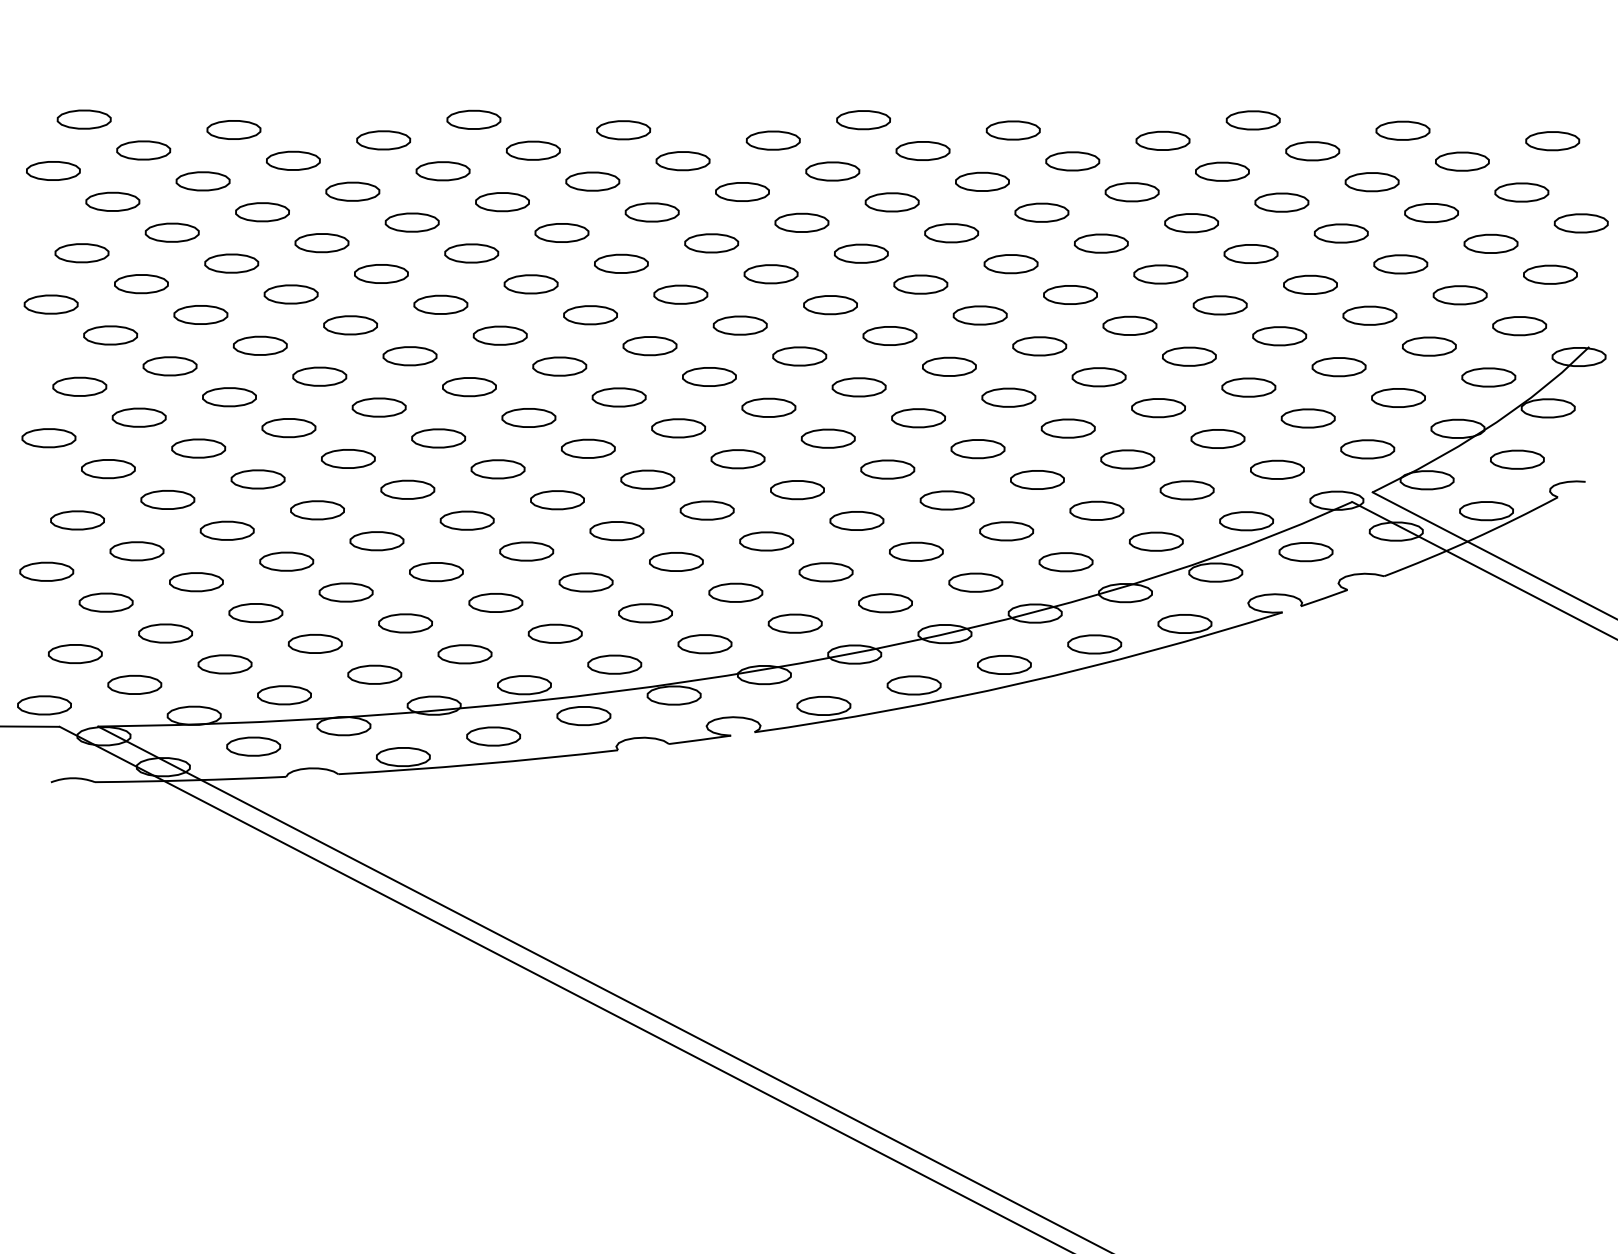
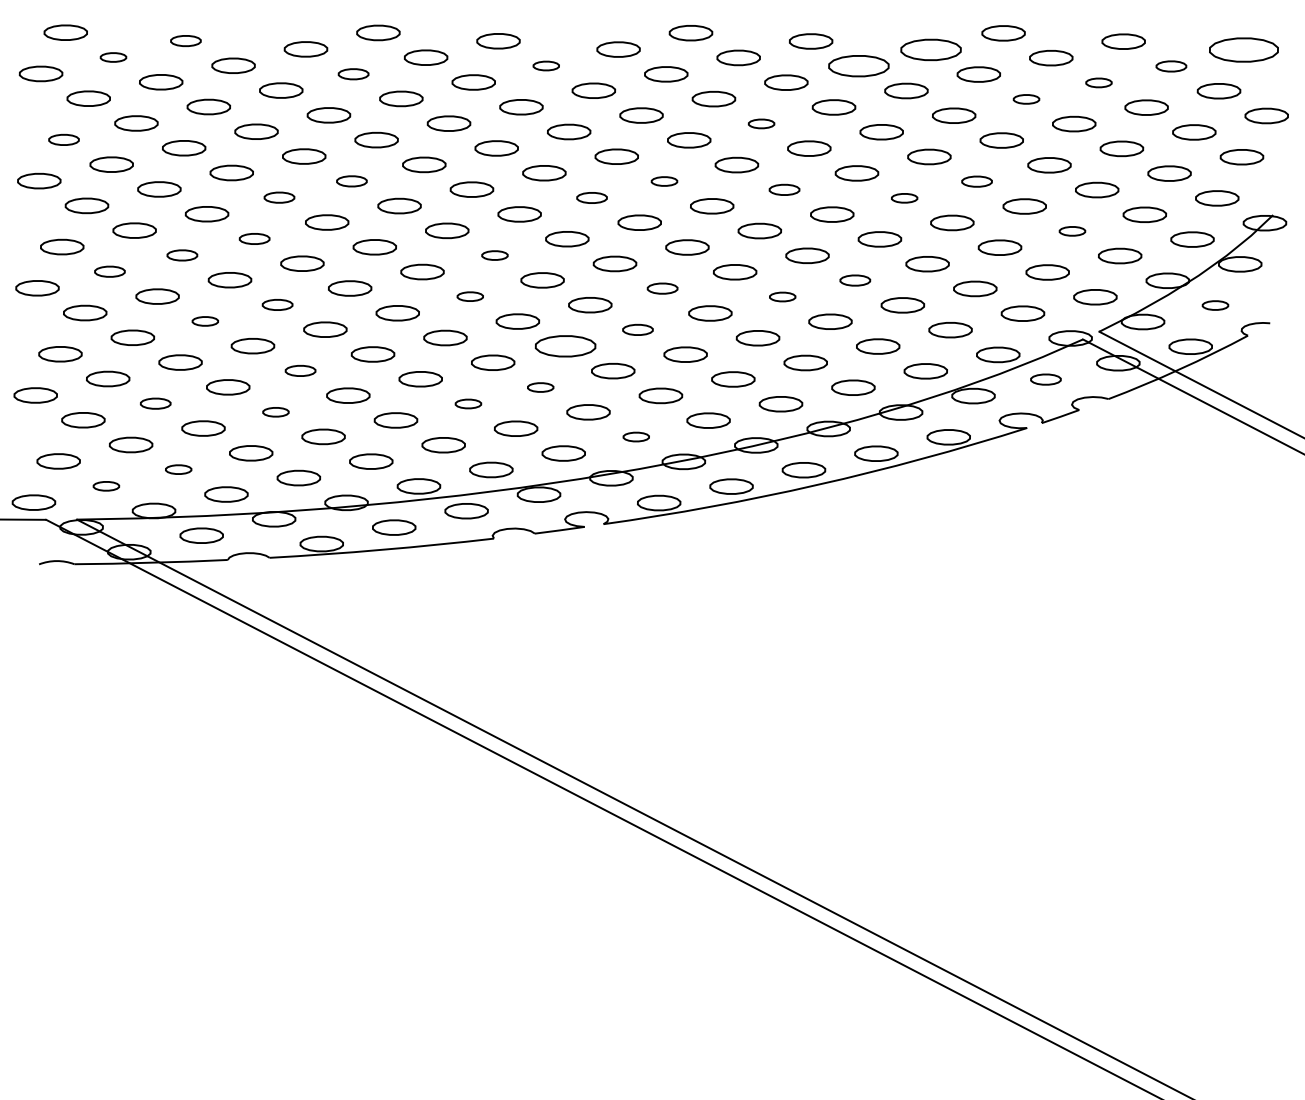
part: (233, 129) -> (185, 40), size x0.7
part: (1163, 140) -> (931, 49), size x1.4
part: (1552, 140) -> (1243, 49), size x1.6
part: (143, 150) -> (113, 57), size x0.6
part: (683, 160) -> (546, 65), size x0.6
part: (1072, 161) -> (858, 66), size x1.4
part: (1462, 161) -> (1171, 66), size x0.7
part: (442, 171) -> (353, 74), size x0.7
part: (1371, 181) -> (1098, 82), size x0.6
part: (1281, 202) -> (1026, 99), size x0.6
part: (951, 232) -> (761, 123), size x0.6
part: (81, 252) -> (63, 139), size x0.7
part: (440, 305) -> (351, 181), size x0.7
part: (830, 305) -> (664, 181), size x0.6
part: (1219, 305) -> (976, 181), size x0.7
part: (980, 315) -> (784, 189), size x0.7
part: (350, 325) -> (279, 197), size x0.7
part: (739, 325) -> (591, 197), size x0.7
part: (1129, 326) -> (904, 198), size x0.6
part: (1339, 367) -> (1072, 231), size x0.6
part: (319, 376) -> (254, 238), size x0.7
part: (229, 397) -> (182, 255), size x0.7
part: (618, 397) -> (494, 255), size x0.6
part: (138, 417) -> (109, 271), size x0.7
part: (1068, 428) -> (855, 280), size x0.7
part: (828, 438) -> (662, 288), size x0.7
part: (588, 448) -> (470, 296), size x0.6
part: (977, 448) -> (782, 296), size x0.6
part: (348, 458) -> (277, 304), size x0.7
part: (1517, 459) -> (1215, 305), size x0.6
part: (258, 479) -> (205, 321), size x0.6
part: (796, 489) -> (637, 329), size x0.7
part: (707, 510) -> (565, 346), size x1.4
part: (376, 540) -> (300, 370), size x0.7
part: (1305, 551) -> (1045, 379), size x0.7
part: (675, 561) -> (540, 387), size x0.6
part: (196, 581) -> (155, 403), size x0.7
part: (586, 581) -> (468, 403), size x0.6
part: (345, 593) -> (275, 412), size x0.6
part: (795, 622) -> (636, 436), size x0.6
part: (224, 664) -> (178, 469), size x0.6
part: (134, 685) -> (106, 486), size x0.6

